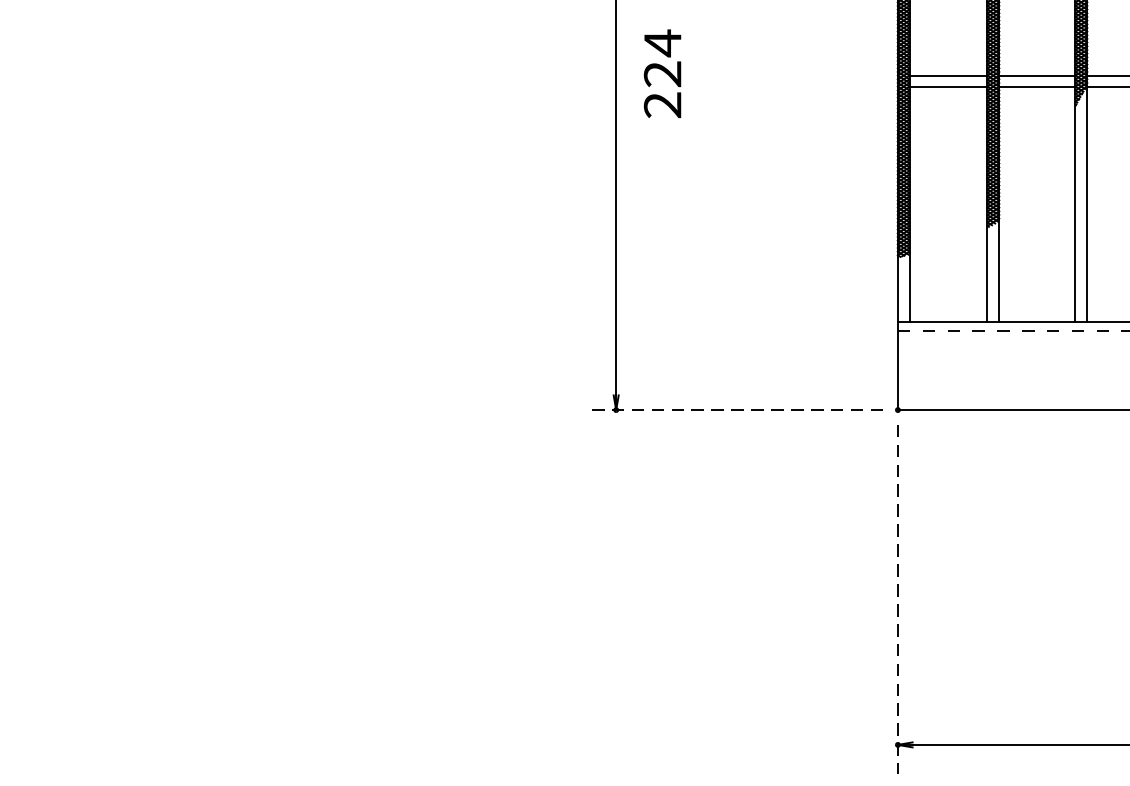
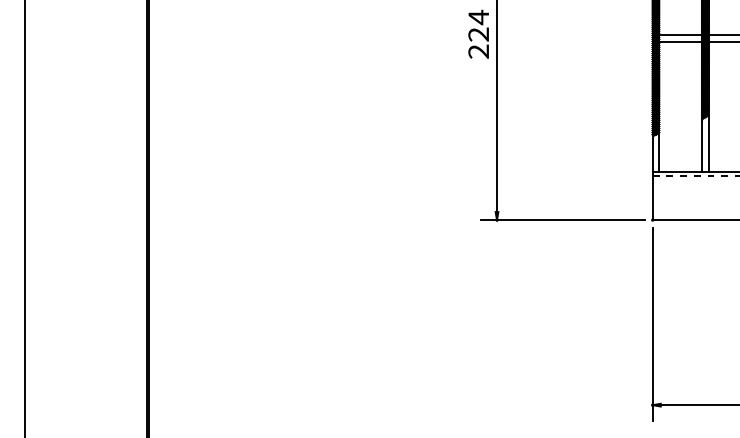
text: (662, 72) -> (478, 33), moved
line: (734, 410) -> (562, 220), dashed -> solid
line: (897, 598) -> (652, 324), dashed -> solid

